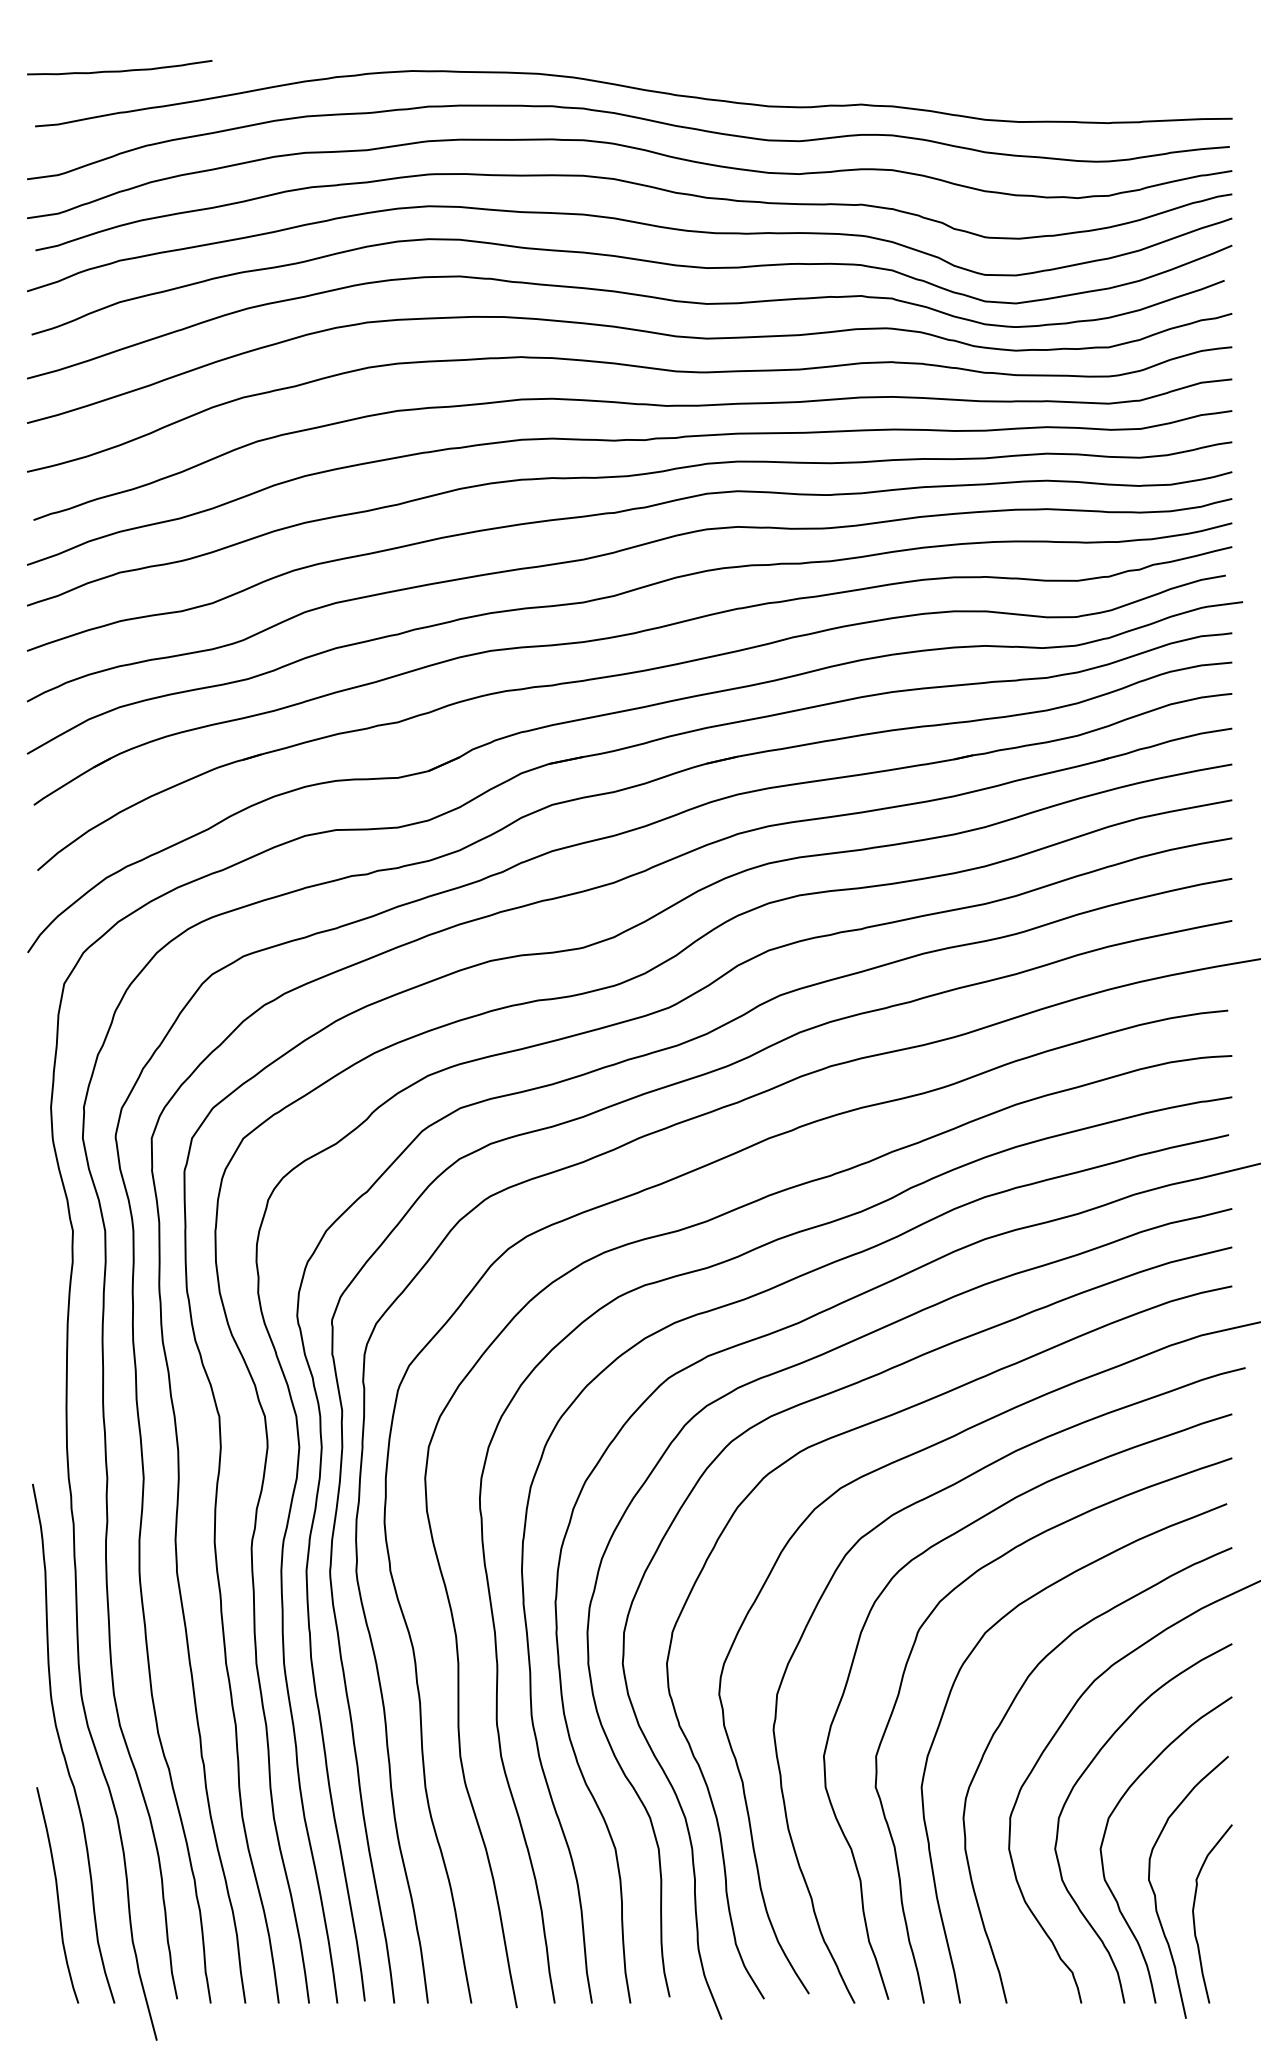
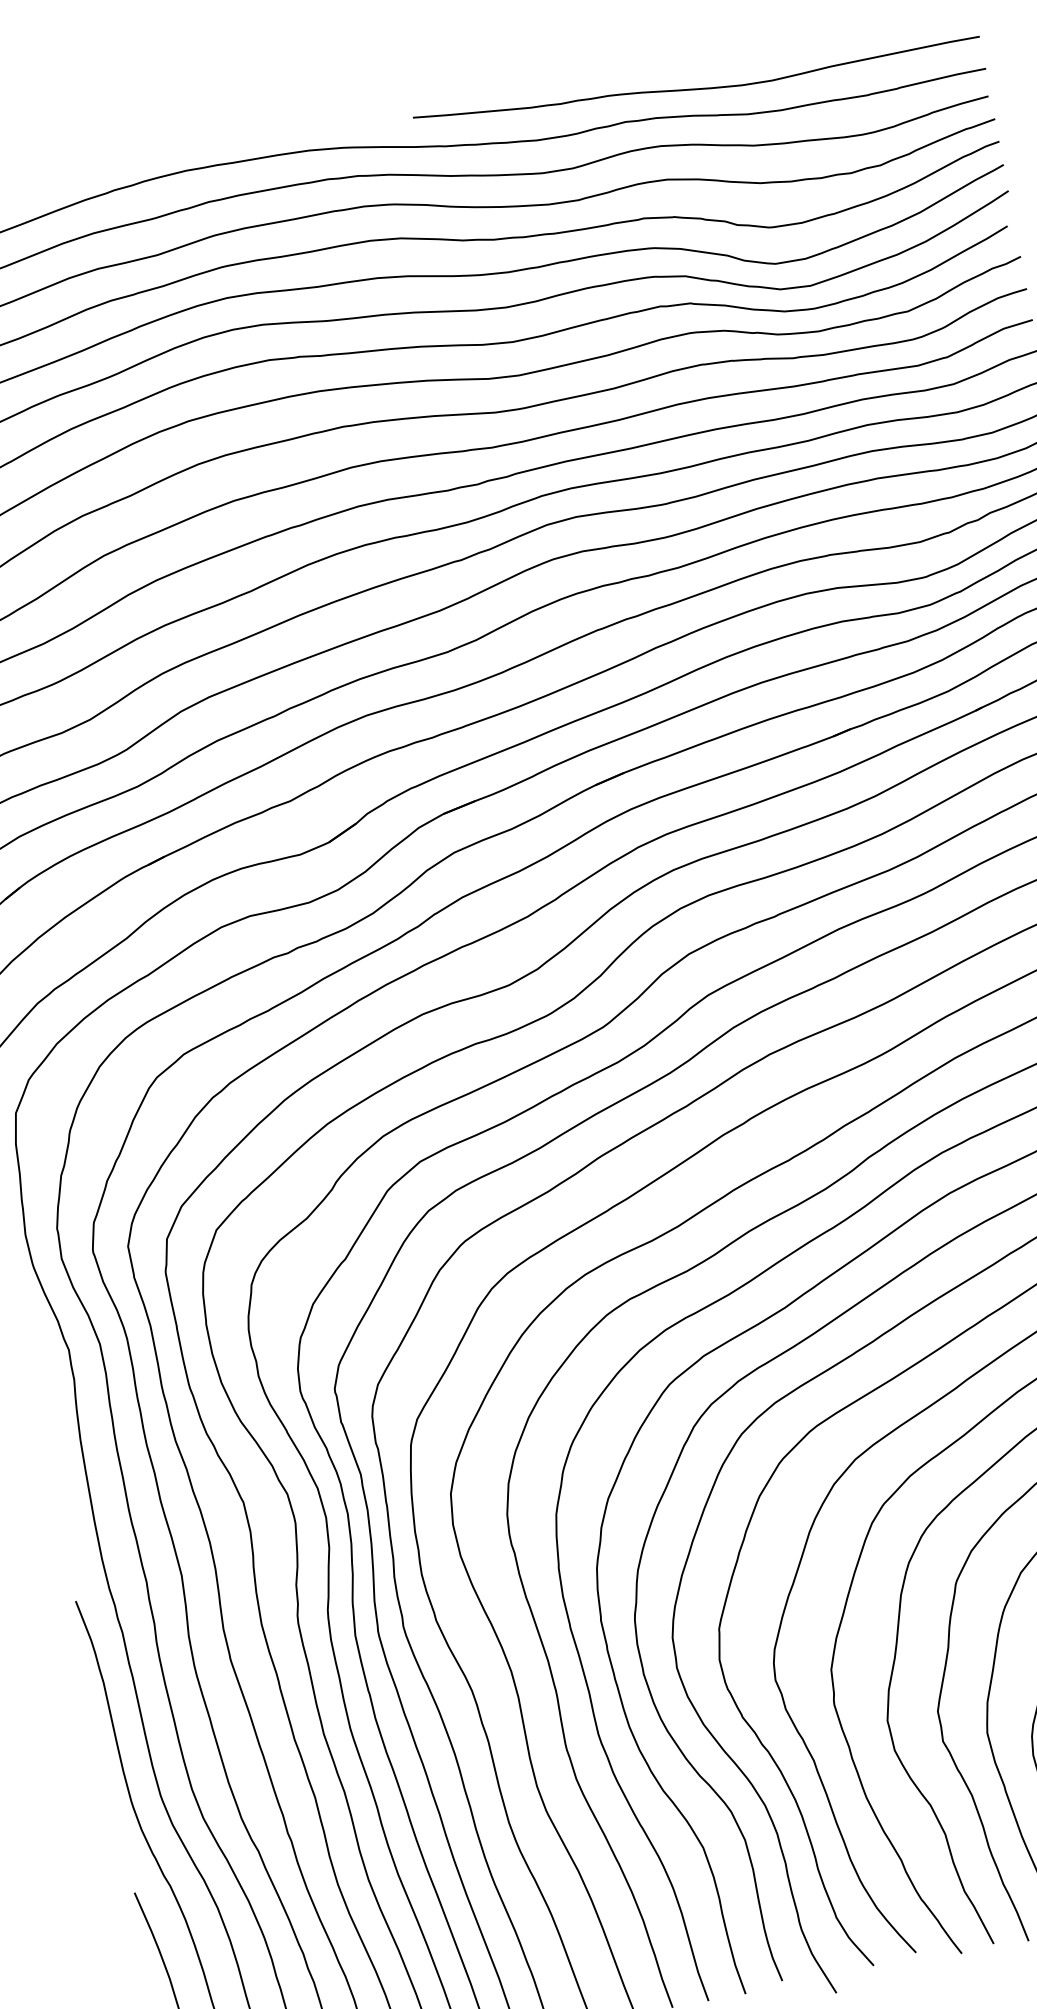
curve: (936, 83) -> (694, 88), added

